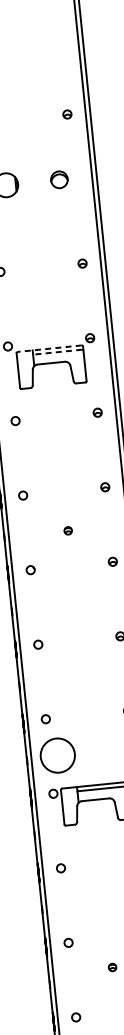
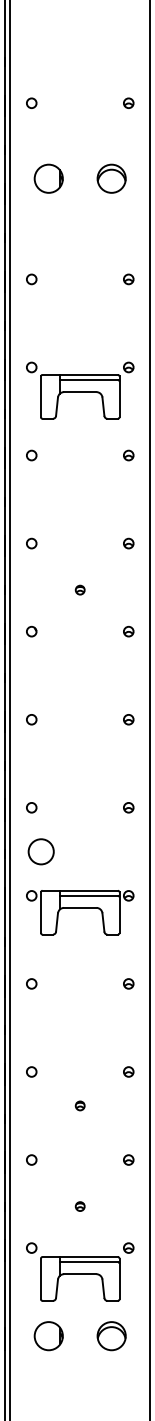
part: (59, 179) -> (111, 178), size x1.43
line: (49, 348) -> (80, 374), dashed -> solid
line: (58, 352) -> (89, 380), dashed -> solid
circle: (57, 755) -> (40, 851), size x0.62

